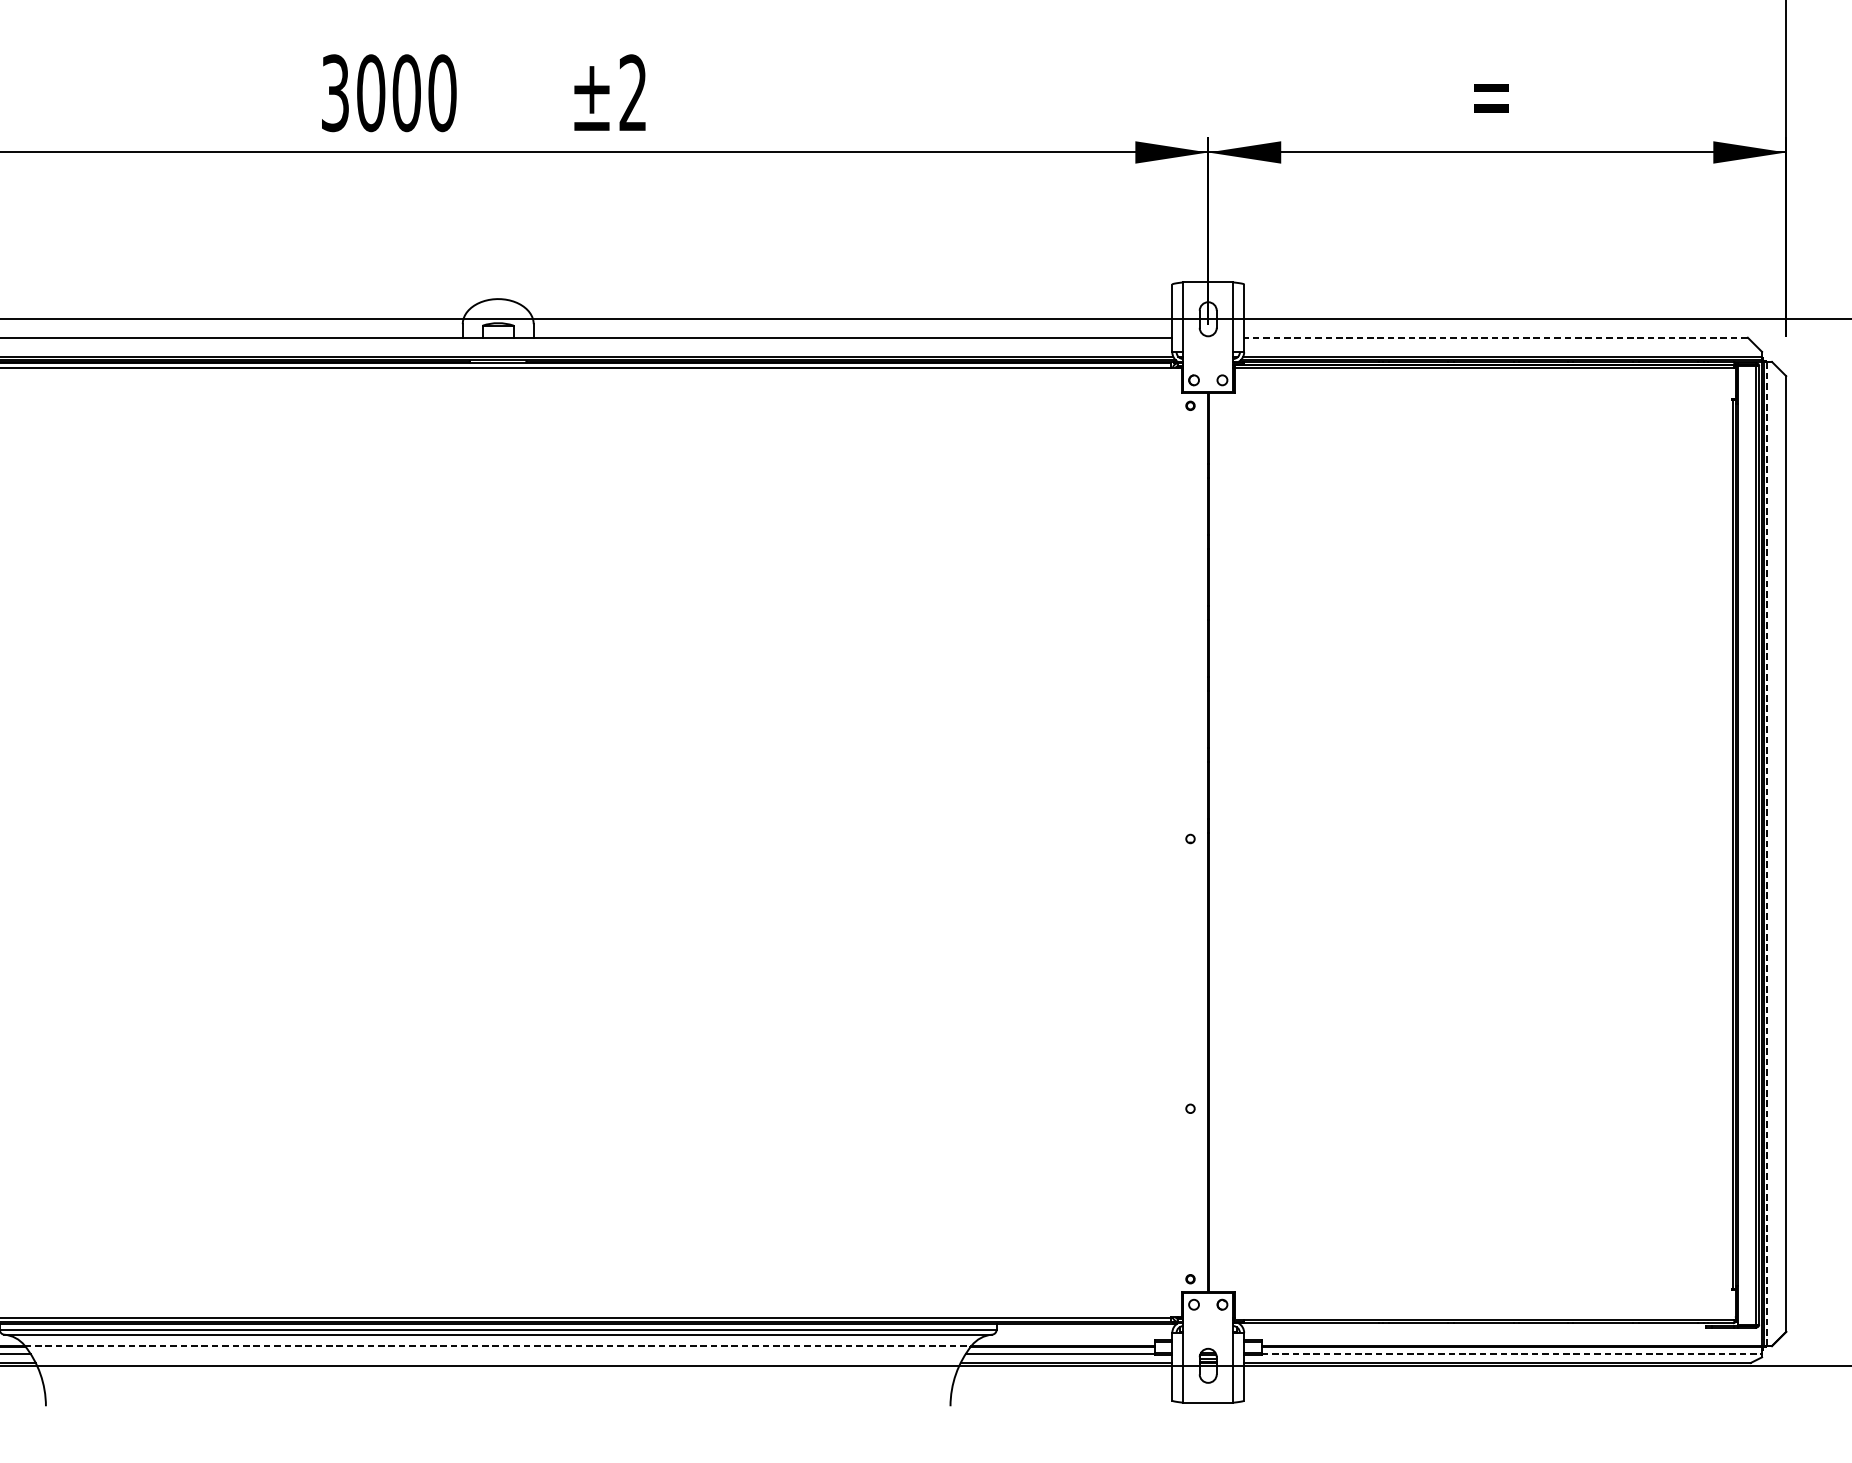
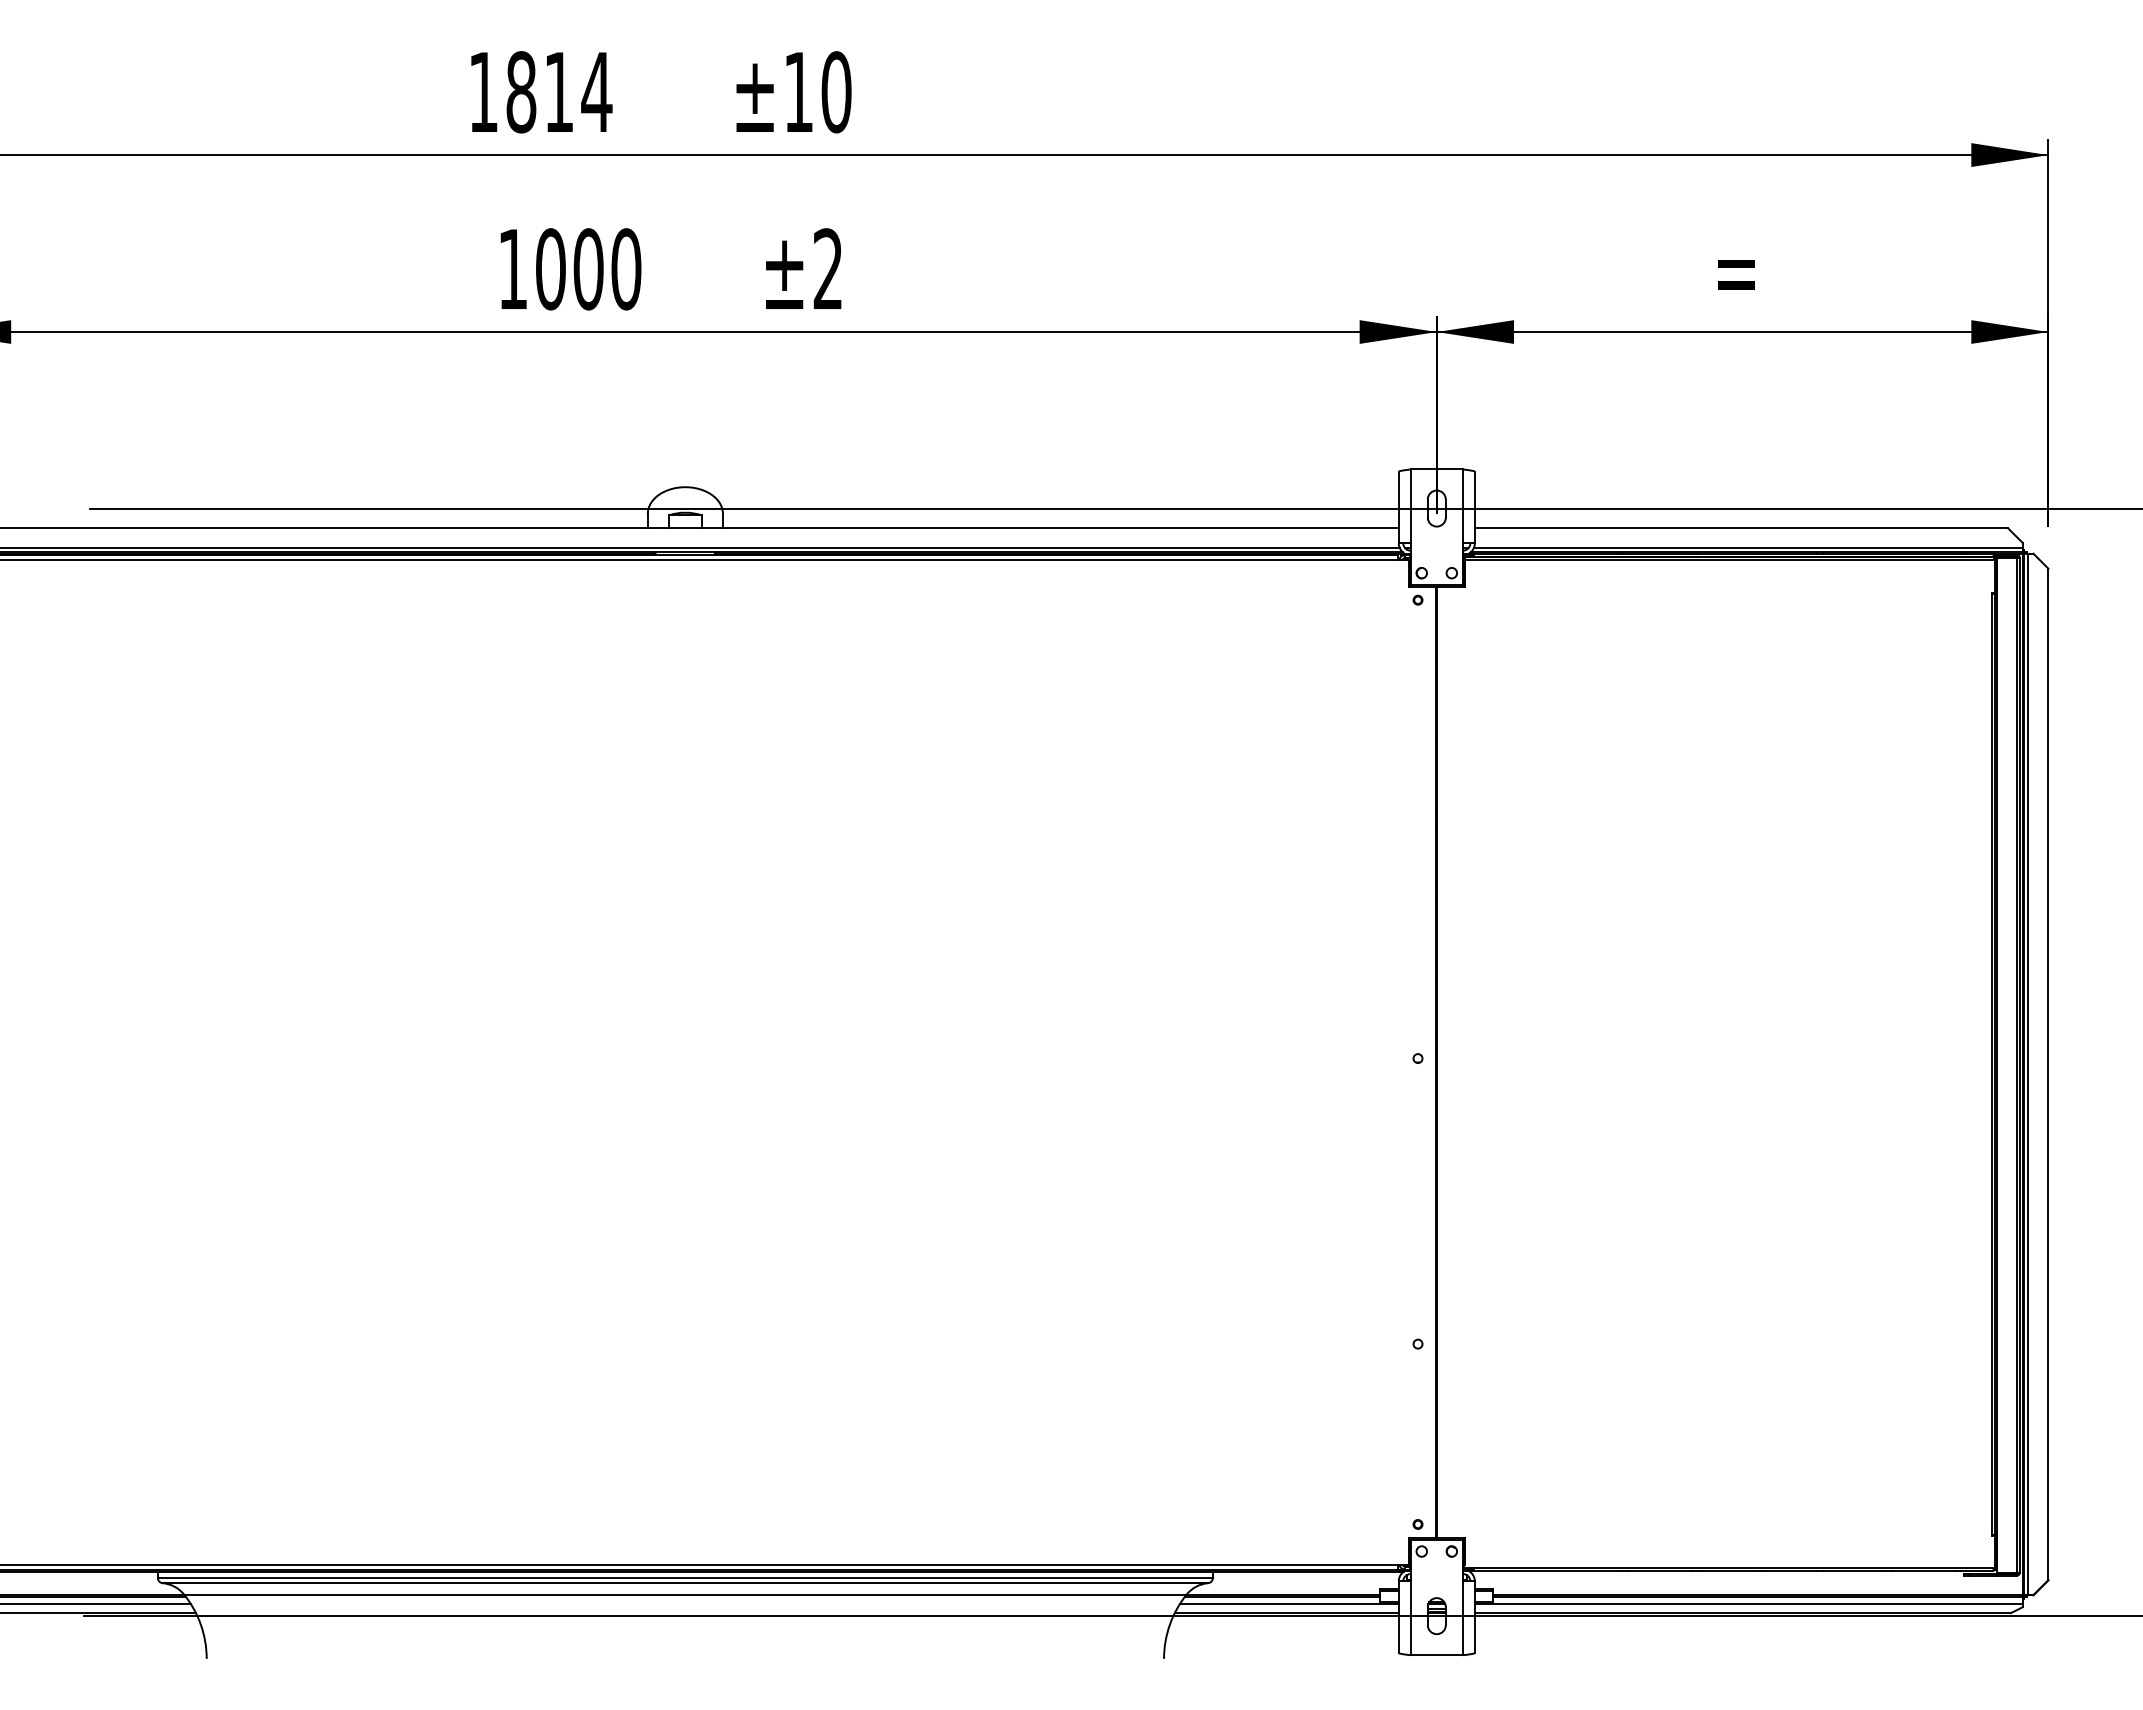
text: (334, 93) -> (512, 269), 3000 -> 1000
line: (1496, 338) -> (1741, 528), dashed -> solid
line: (1767, 854) -> (2028, 1074), dashed -> solid
line: (498, 1345) -> (685, 1594), dashed -> solid
line: (1512, 1353) -> (1758, 1603), dashed -> solid

